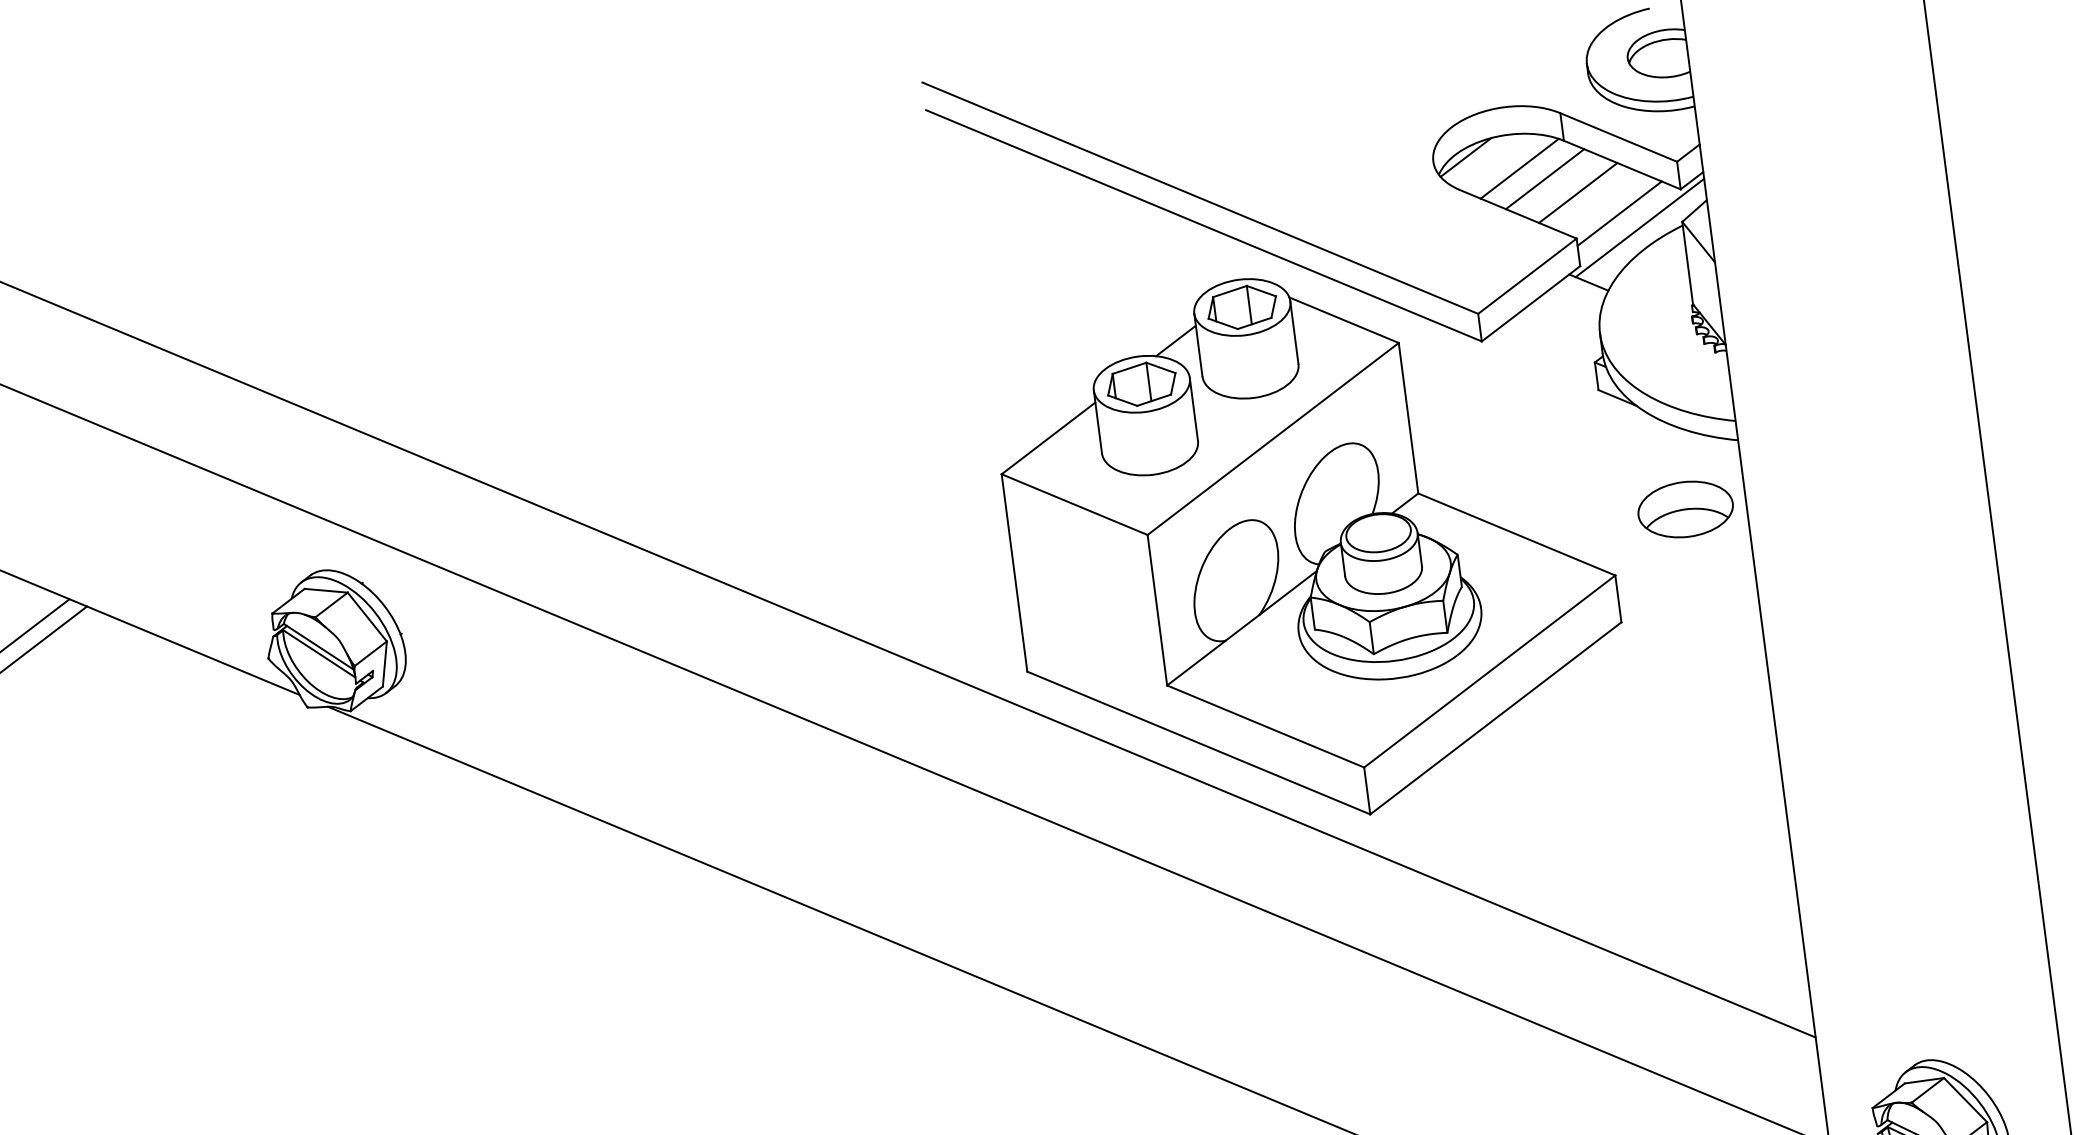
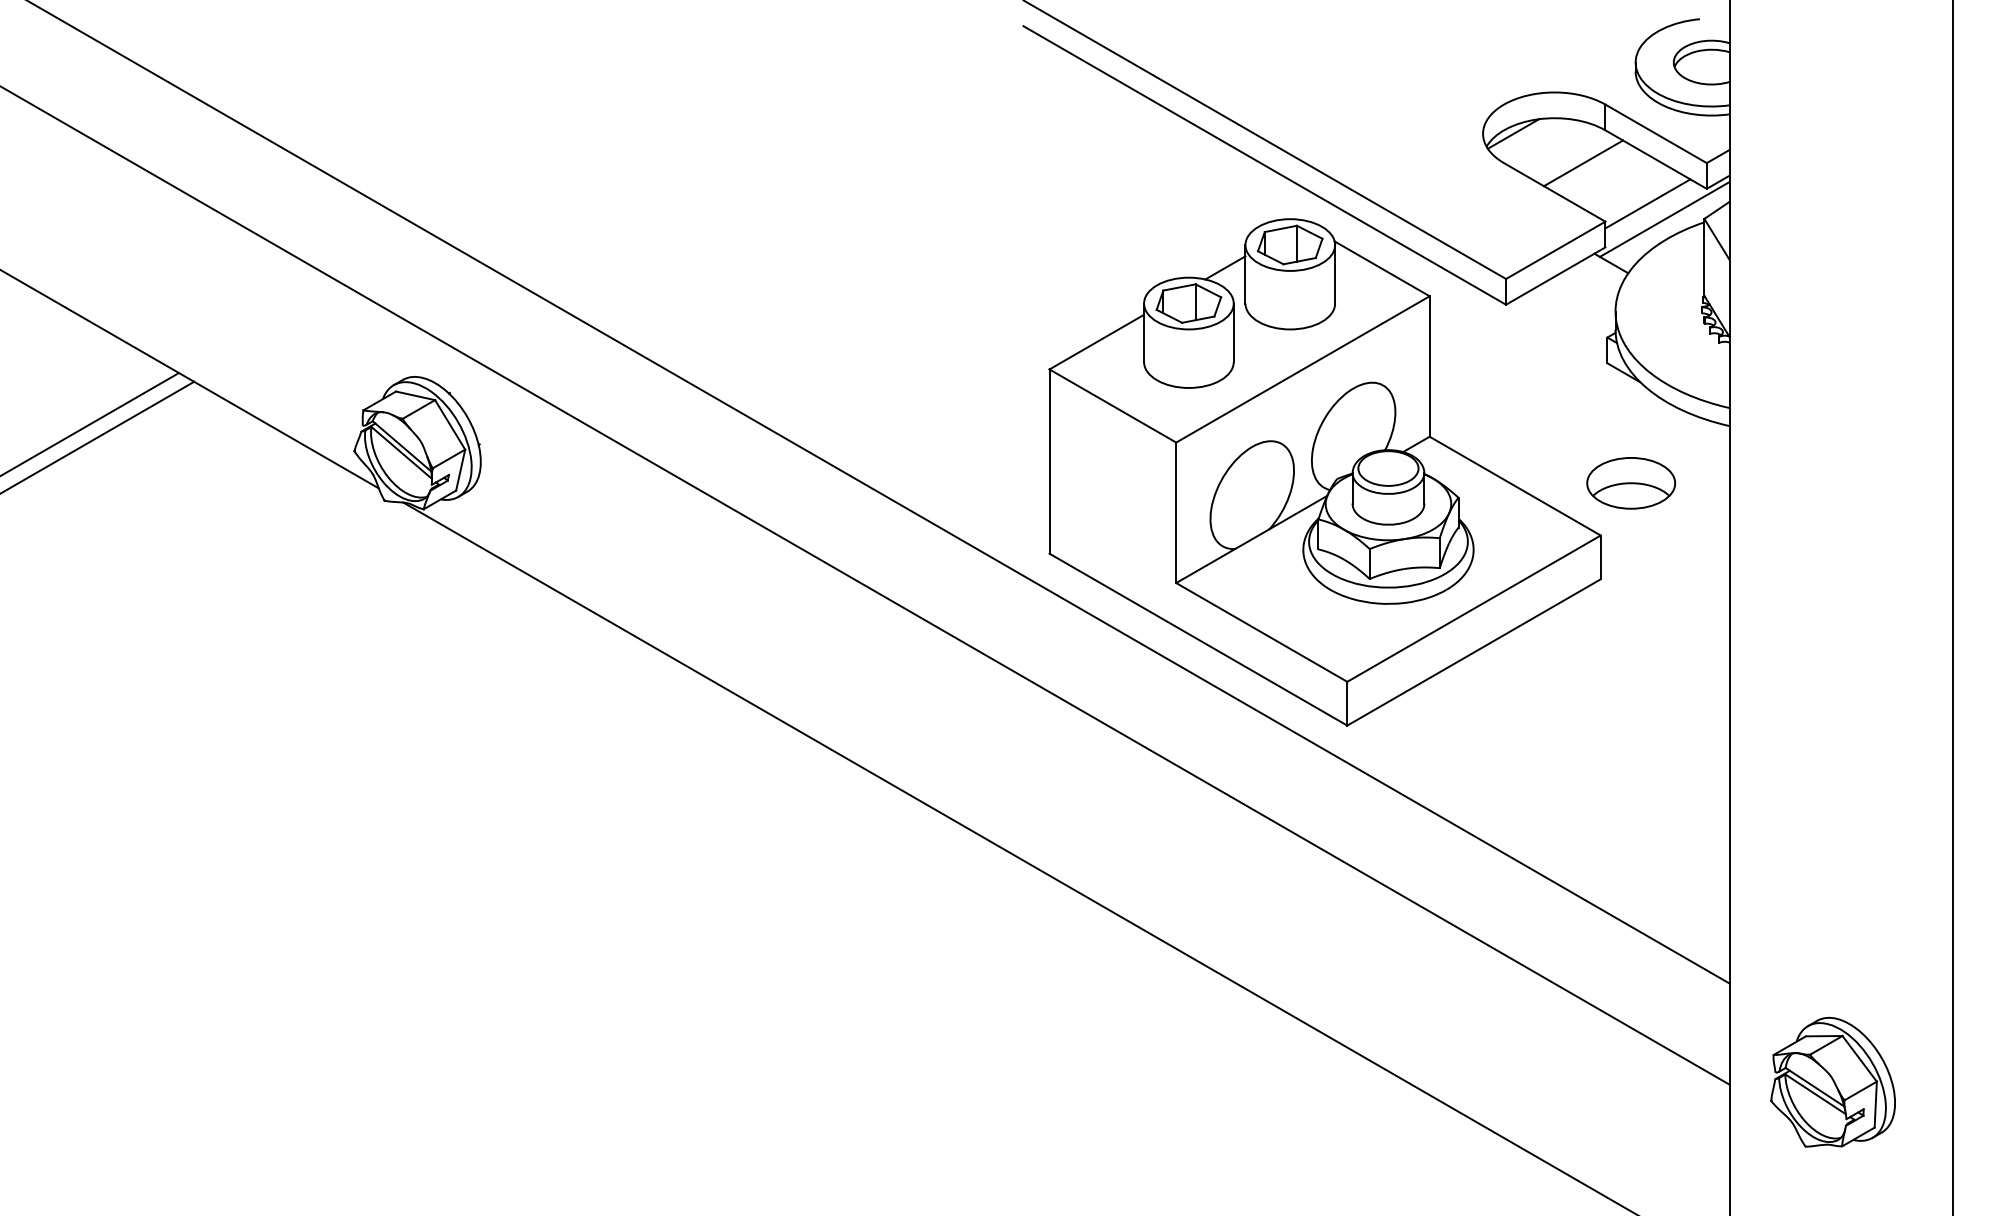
line: (1519, 168) -> (1561, 150), removed
line: (1577, 192) -> (1611, 179), removed
part: (1686, 509) -> (1631, 483), moved

